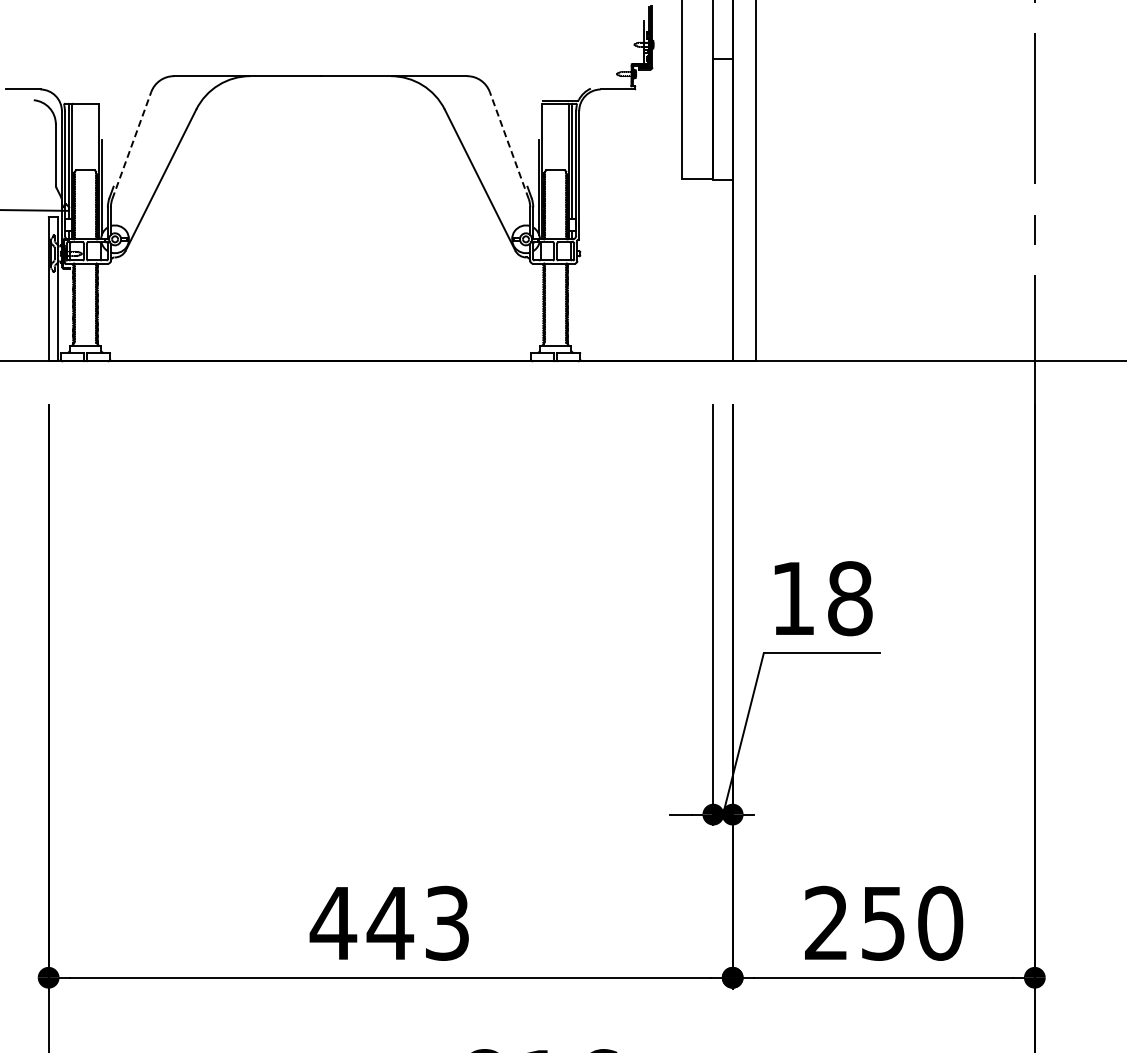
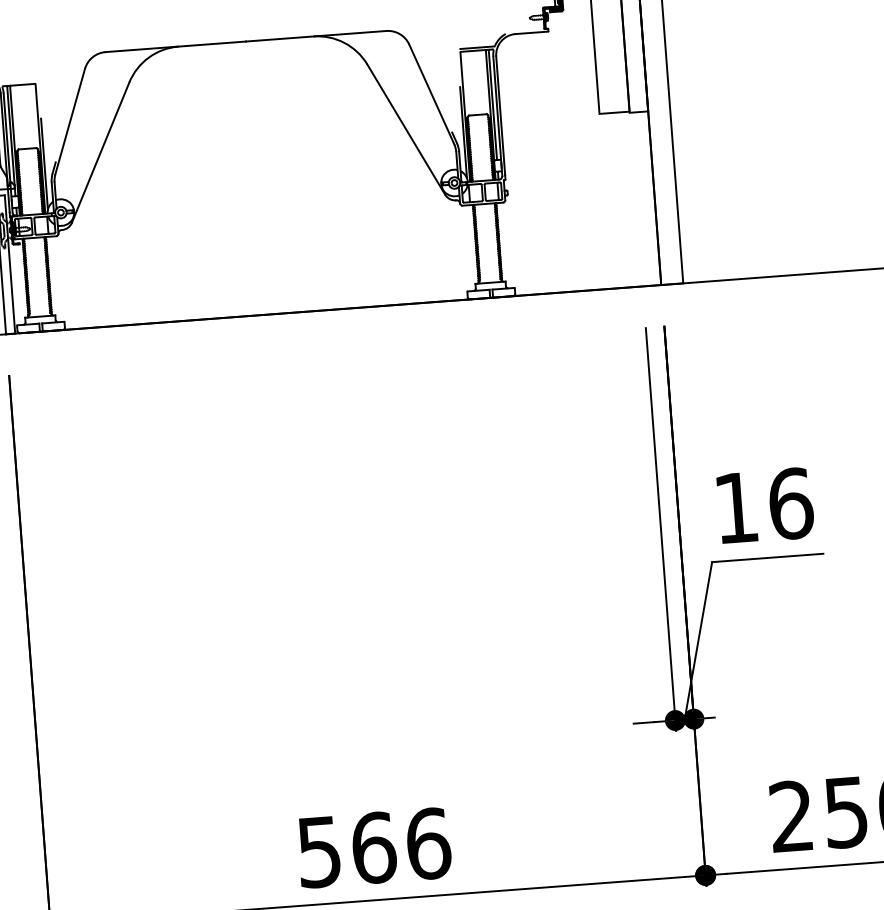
line: (131, 145) -> (69, 121), dashed -> solid
line: (509, 145) -> (431, 94), dashed -> solid
text: (850, 598) -> (791, 503), 18 -> 16
text: (389, 922) -> (372, 847), 443 -> 566

